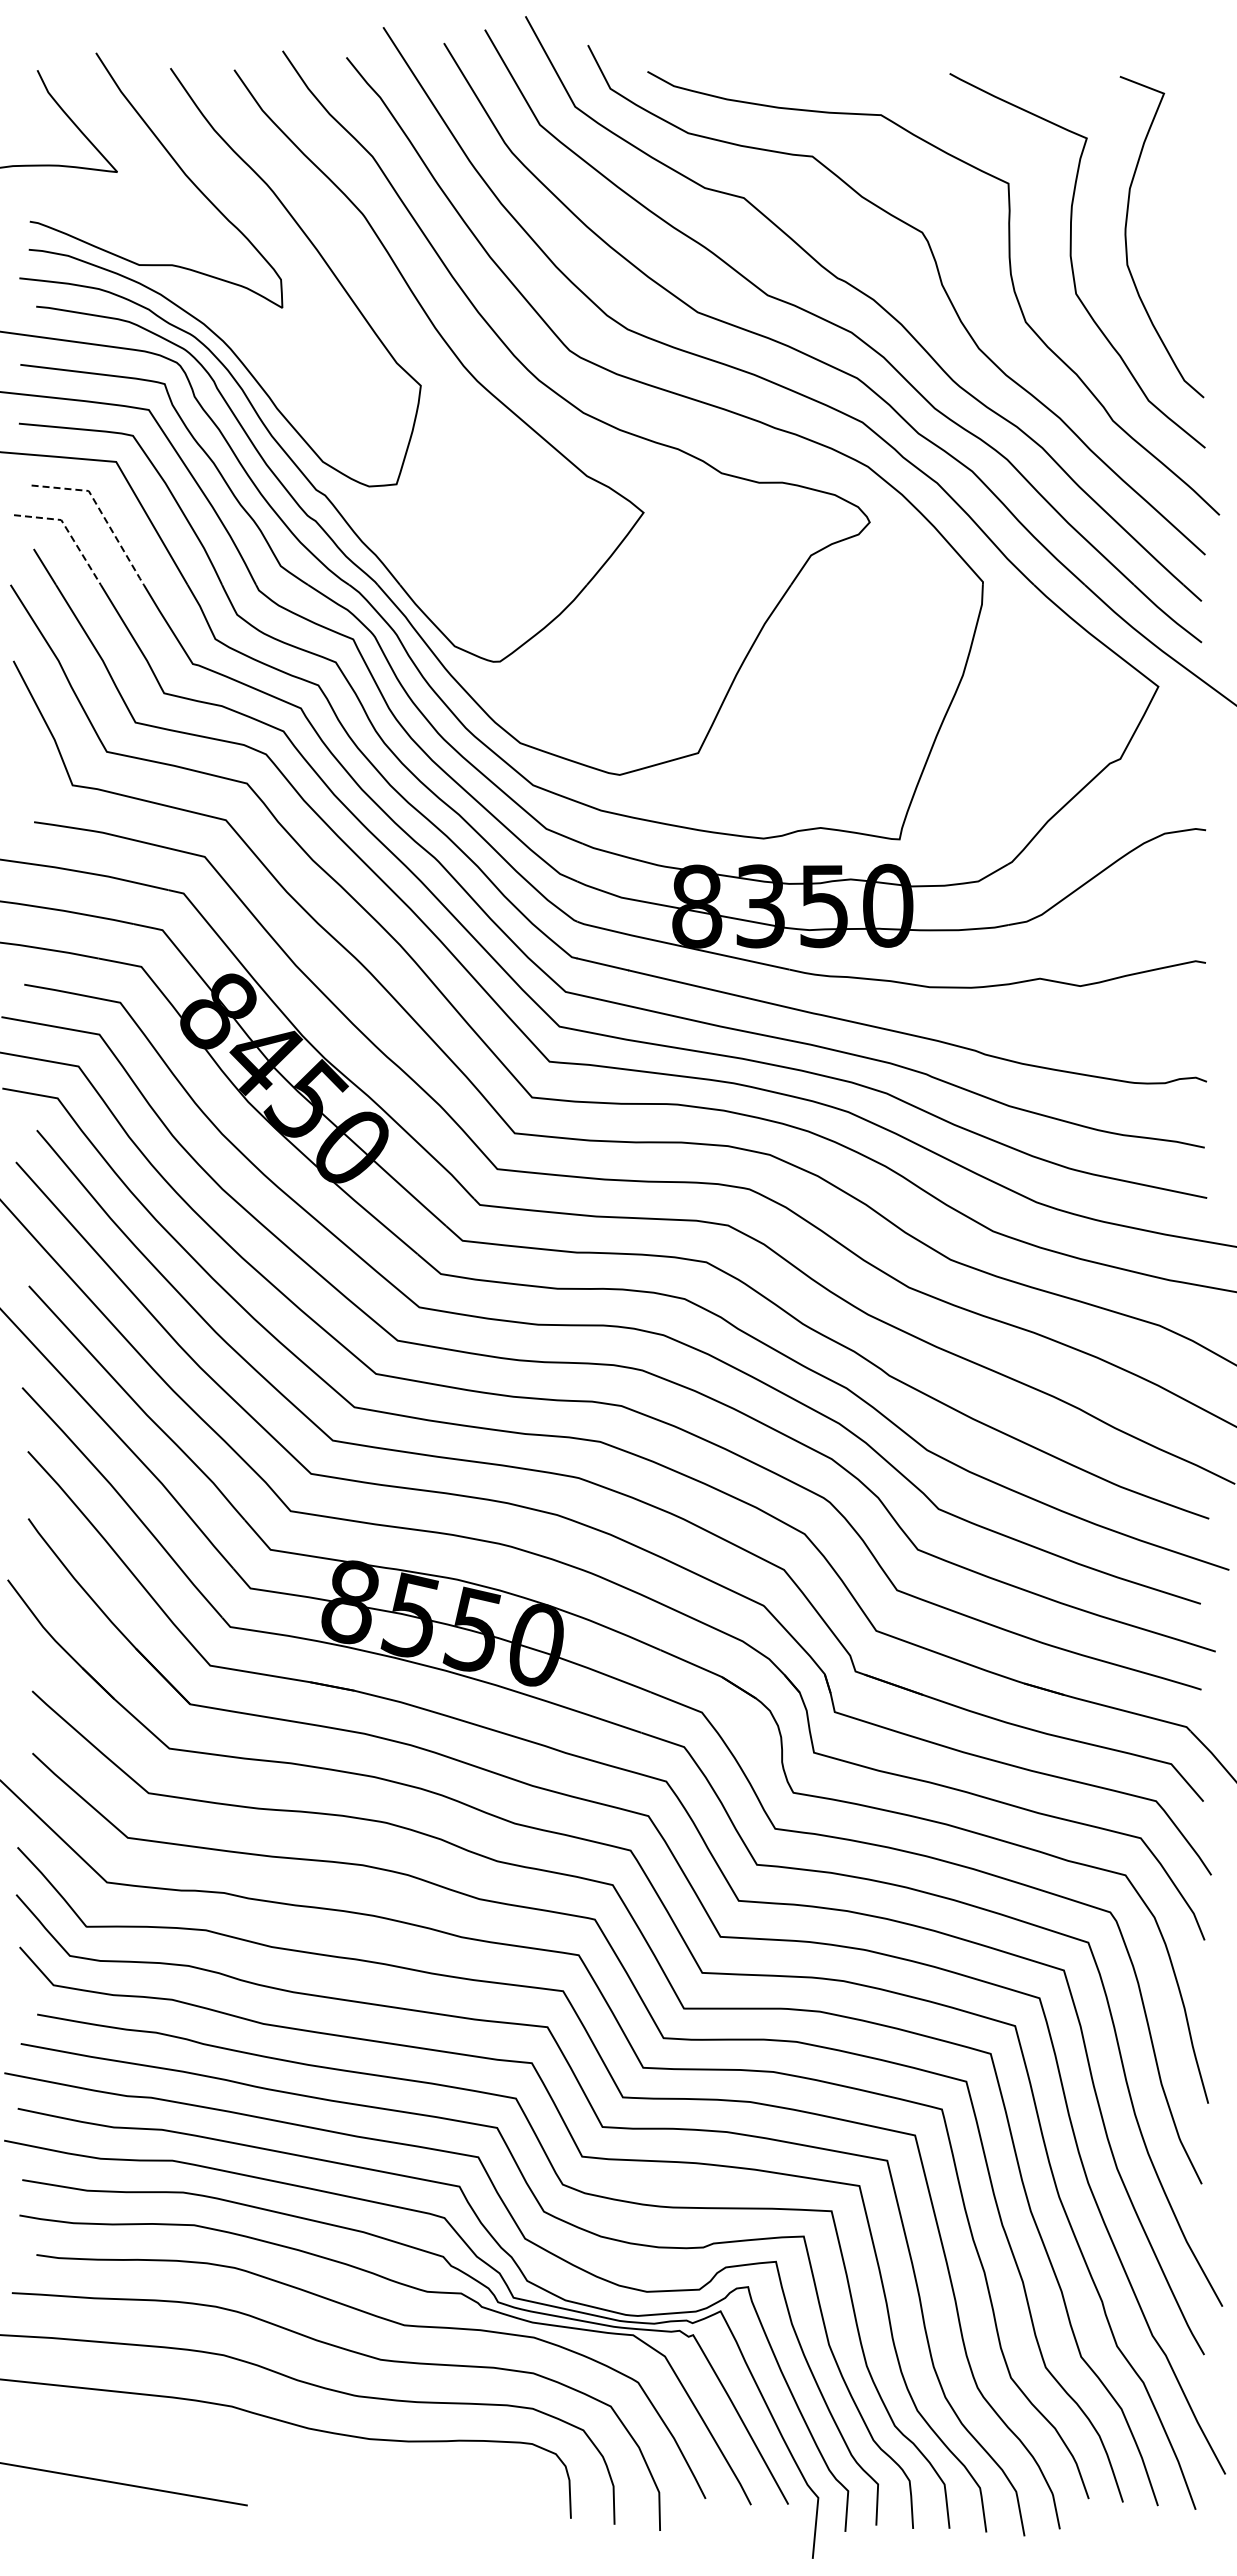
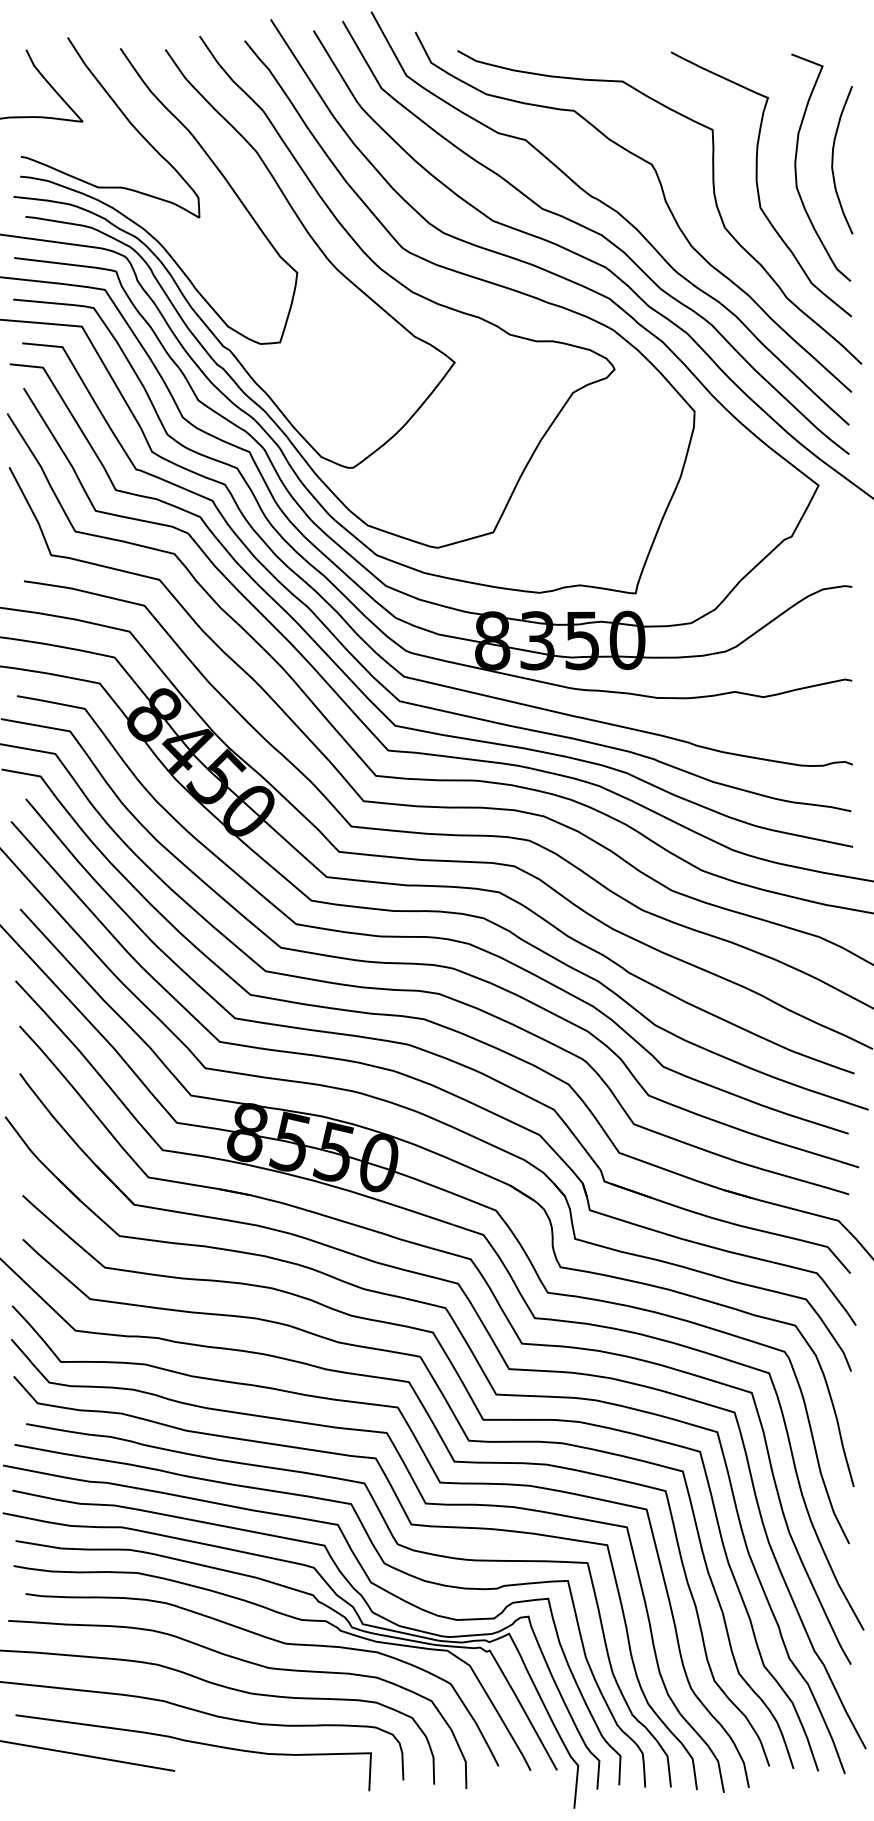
curve: (1179, 223) -> (833, 158), added
line: (101, 513) -> (71, 363), dashed -> solid
line: (68, 531) -> (48, 375), dashed -> solid
curve: (277, 2466) -> (195, 1743), added

